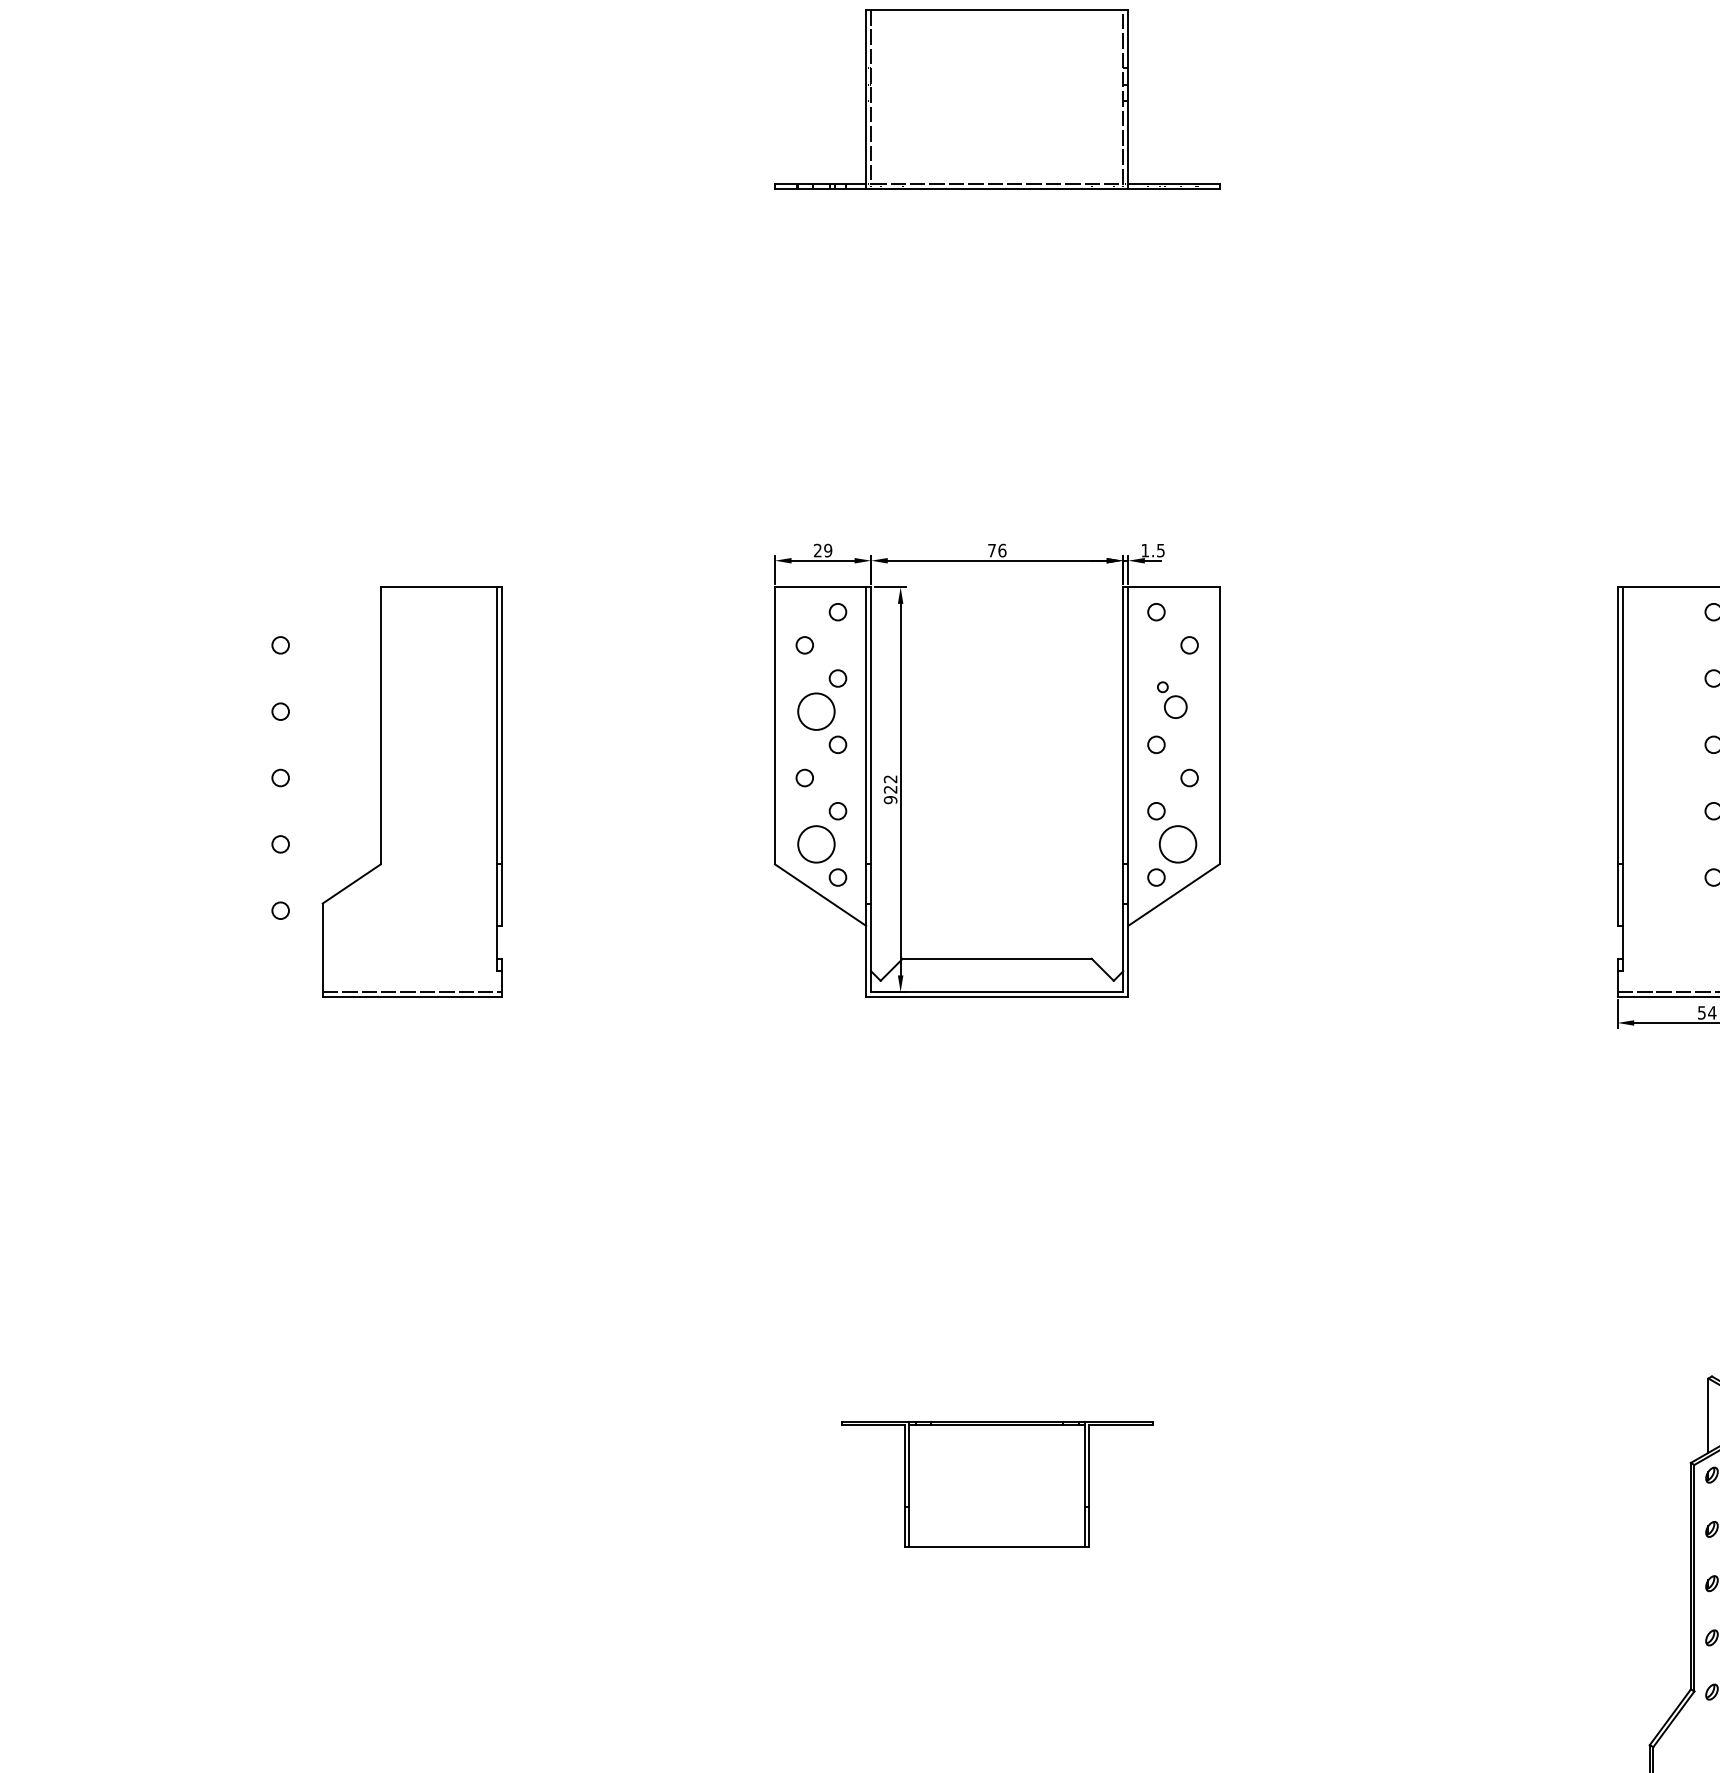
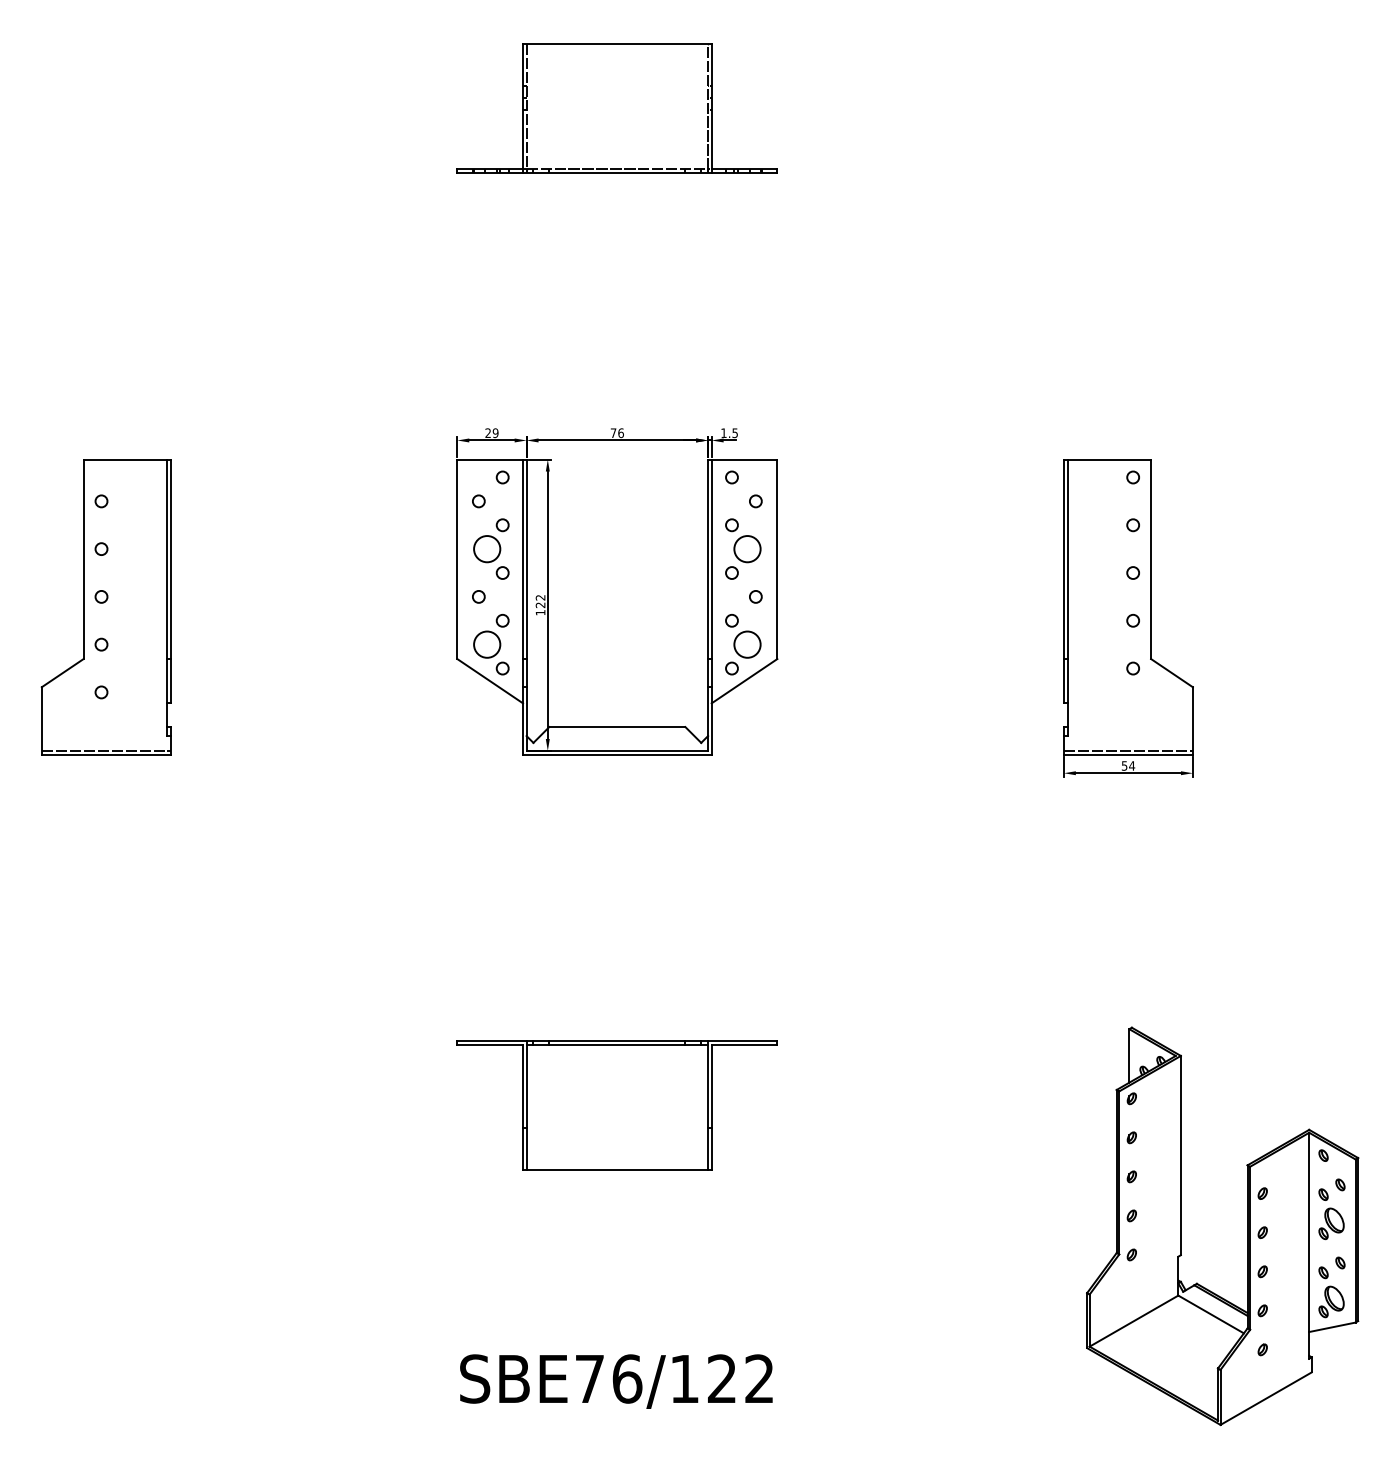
part: (1172, 699) -> (743, 540), size x1.67
part: (411, 792) -> (105, 607), moved
text: (890, 799) -> (540, 612), 922 -> 122
part: (996, 1484) -> (616, 1105), size x1.43

